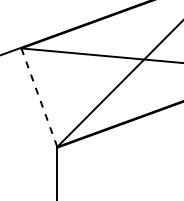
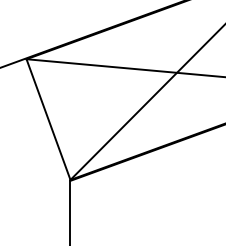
line: (39, 97) -> (48, 119), dashed -> solid

